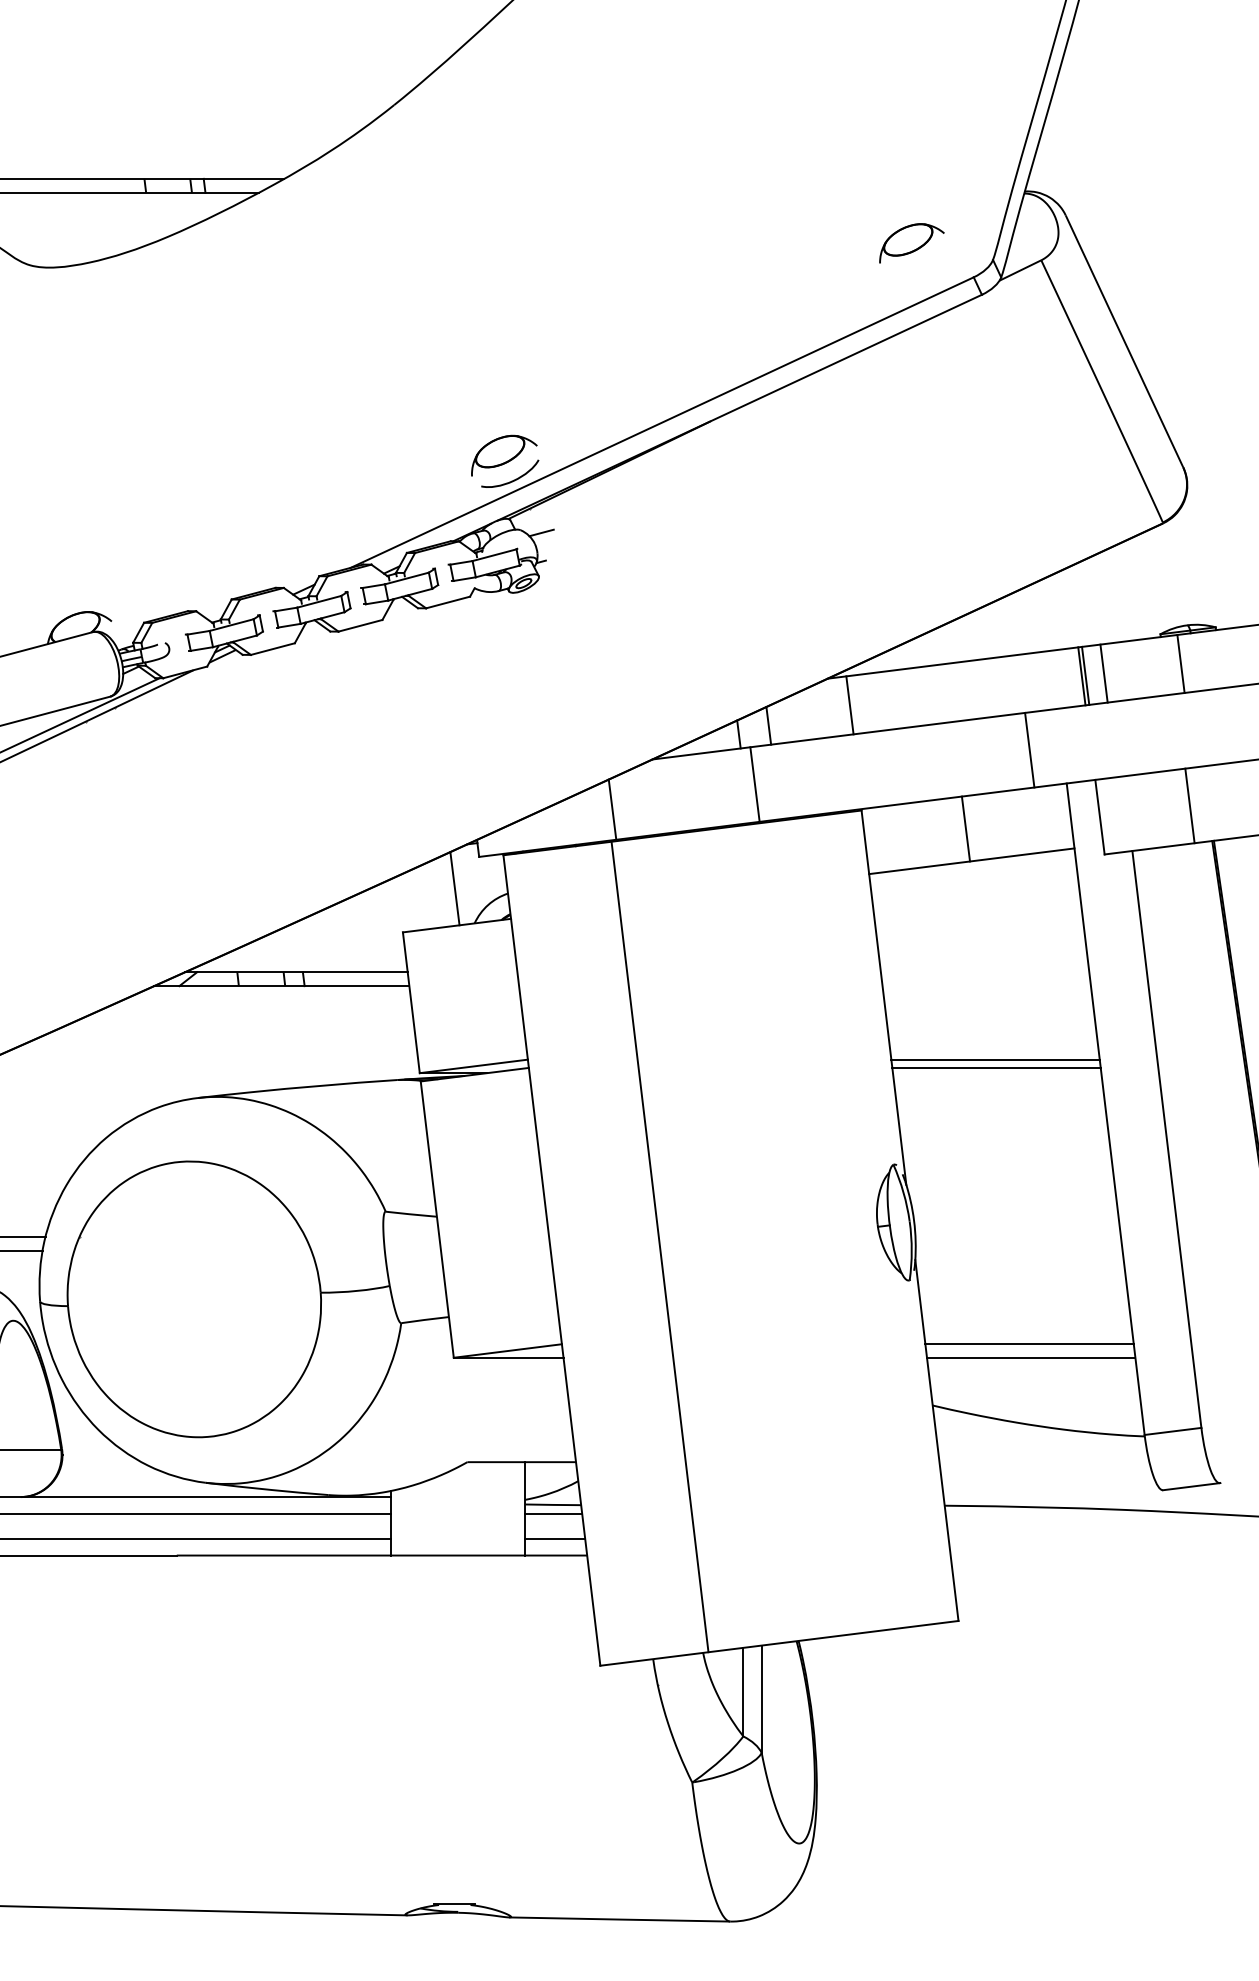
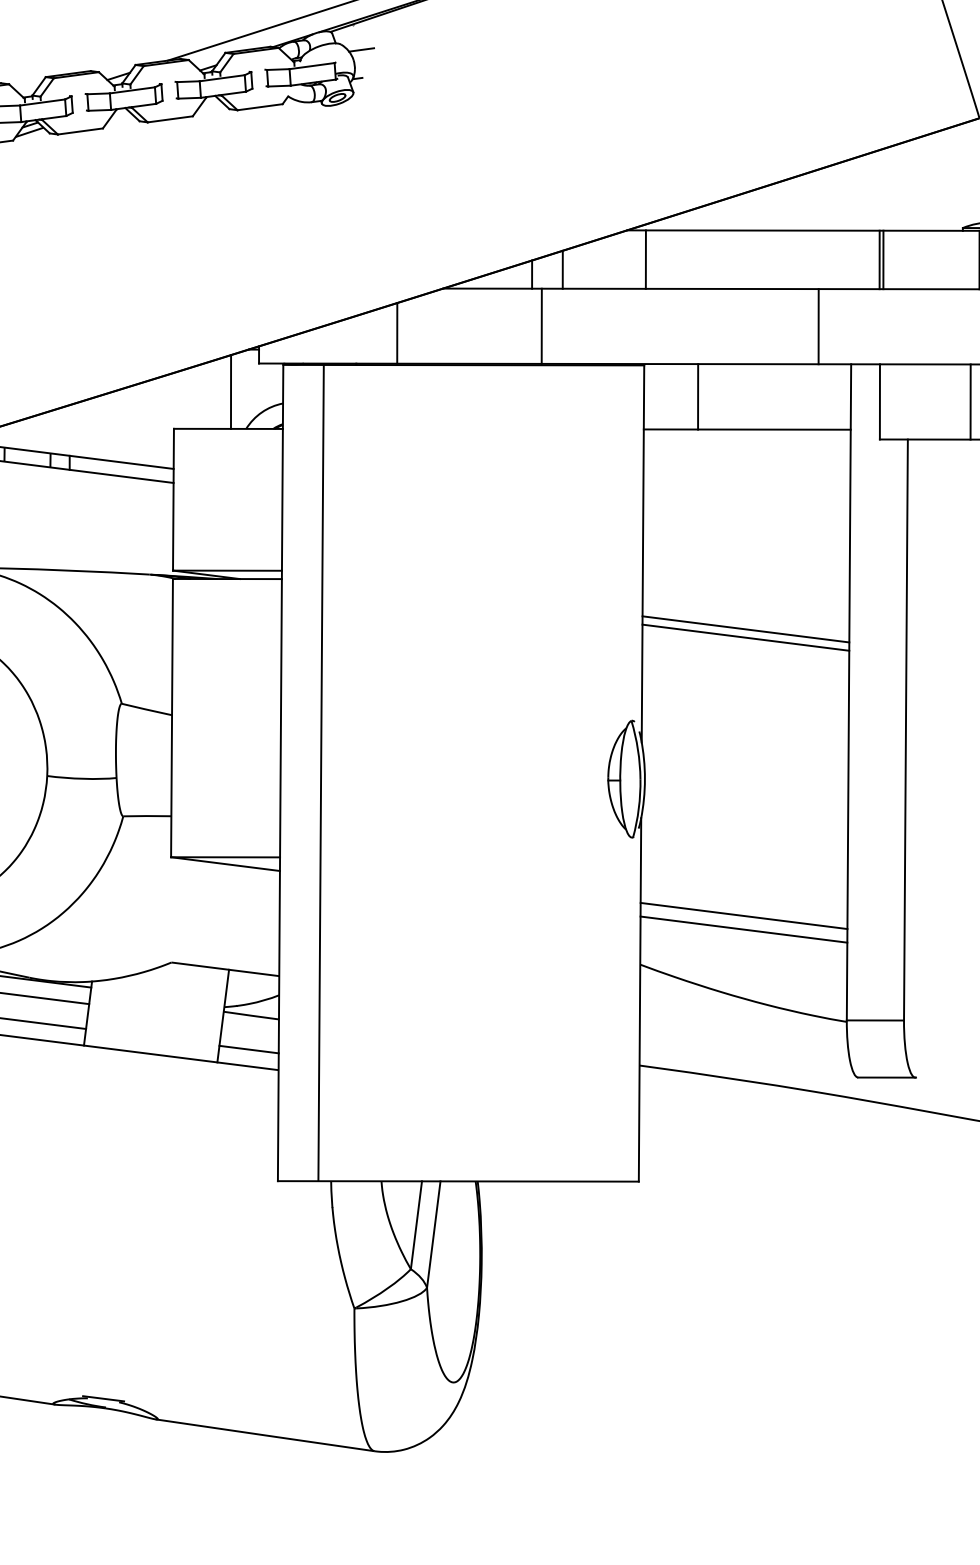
line: (1103, 673) -> (901, 259), removed
line: (965, 828) -> (697, 396), moved
line: (659, 1246) -> (320, 772), moved
line: (553, 1513) -> (250, 1024), removed

